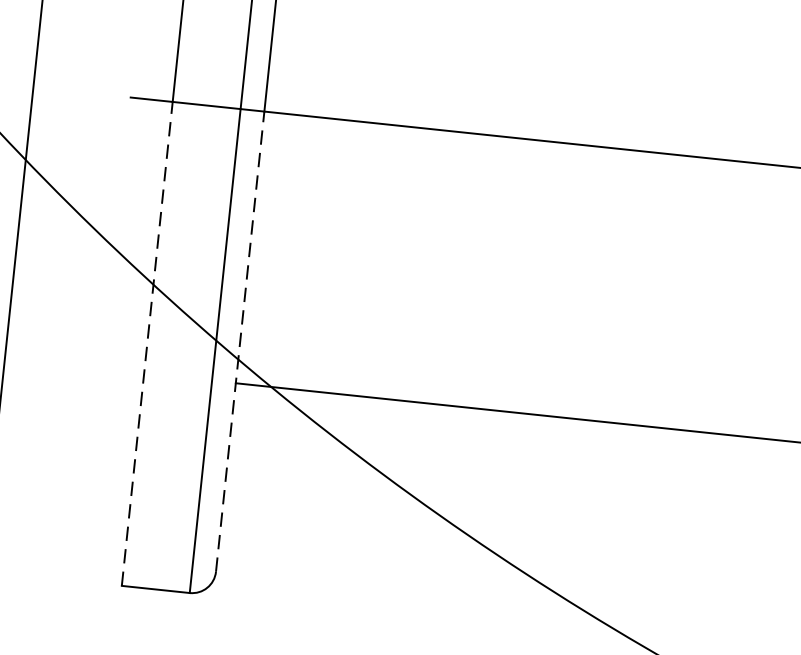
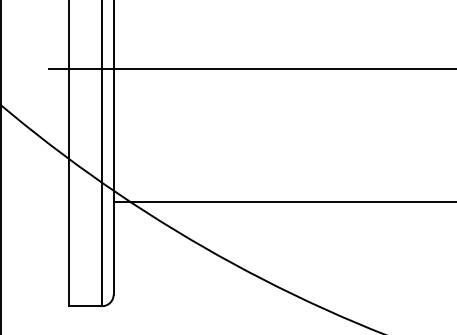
line: (239, 340) -> (113, 181), dashed -> solid
line: (146, 343) -> (68, 187), dashed -> solid

